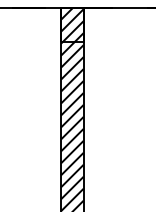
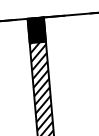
fill: (72, 24) -> (36, 30), added

